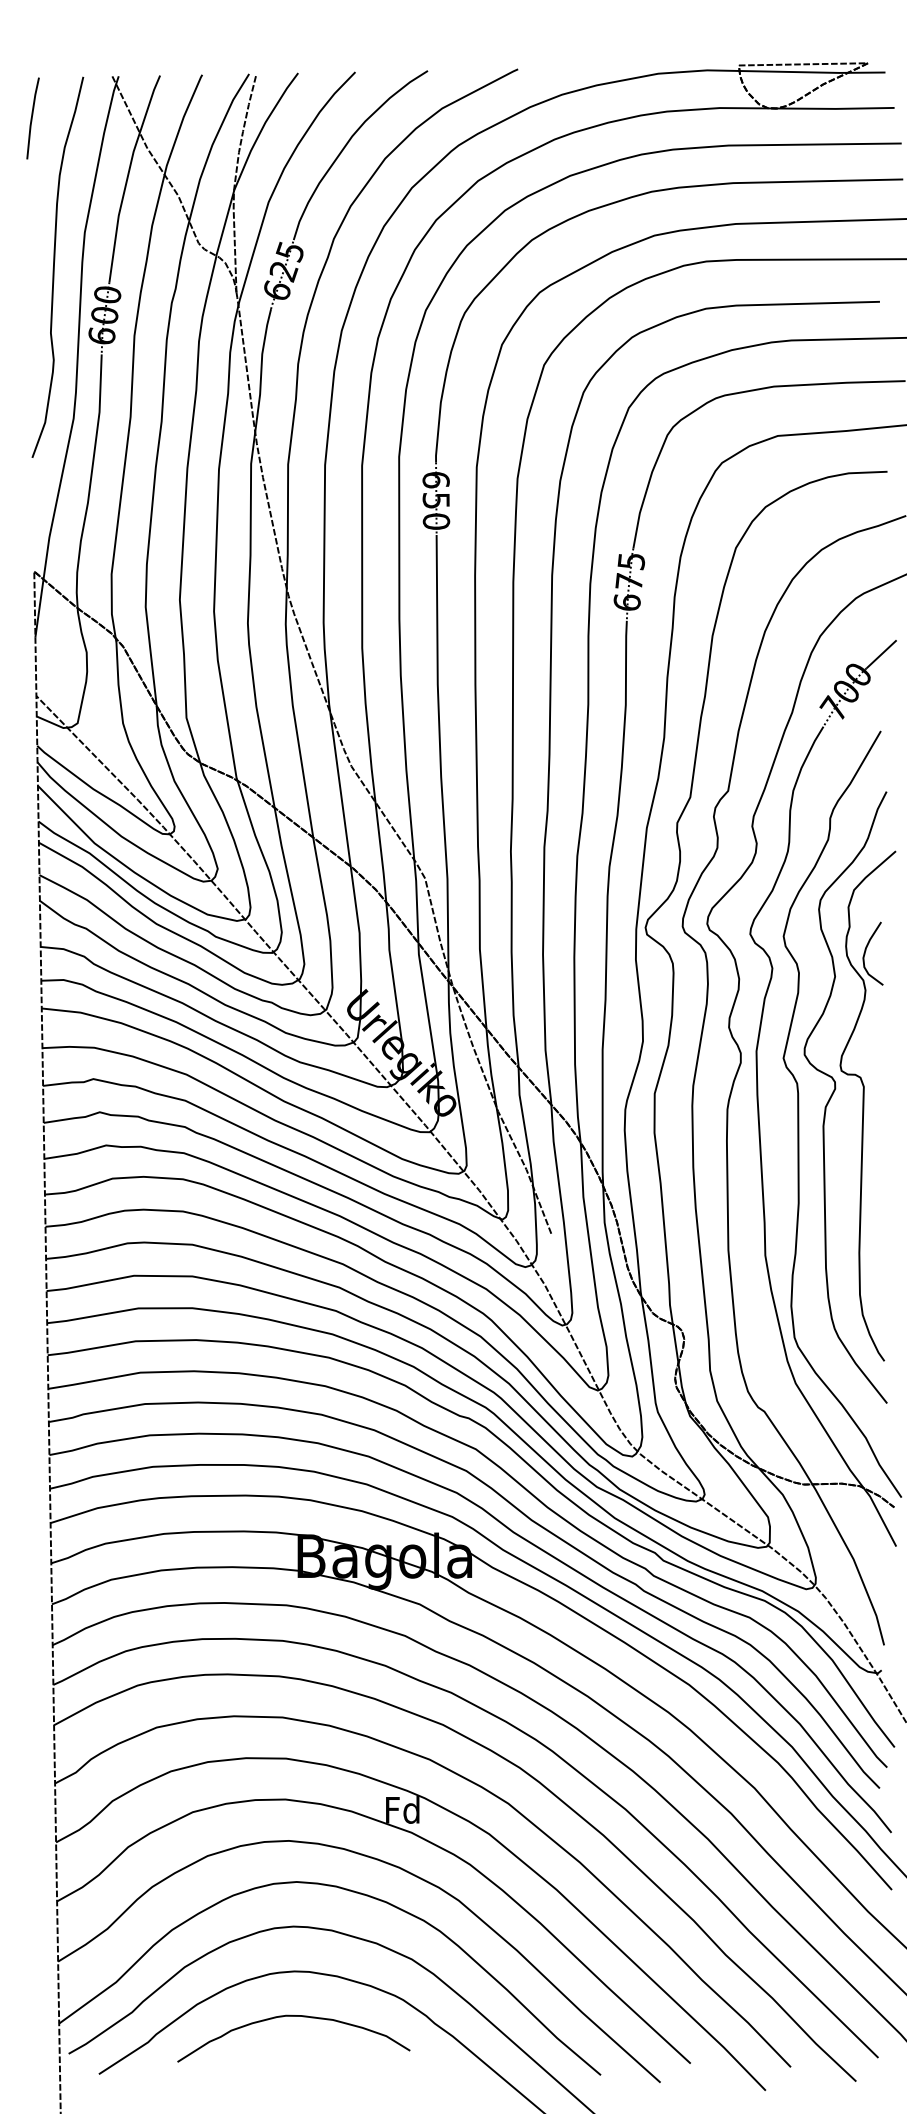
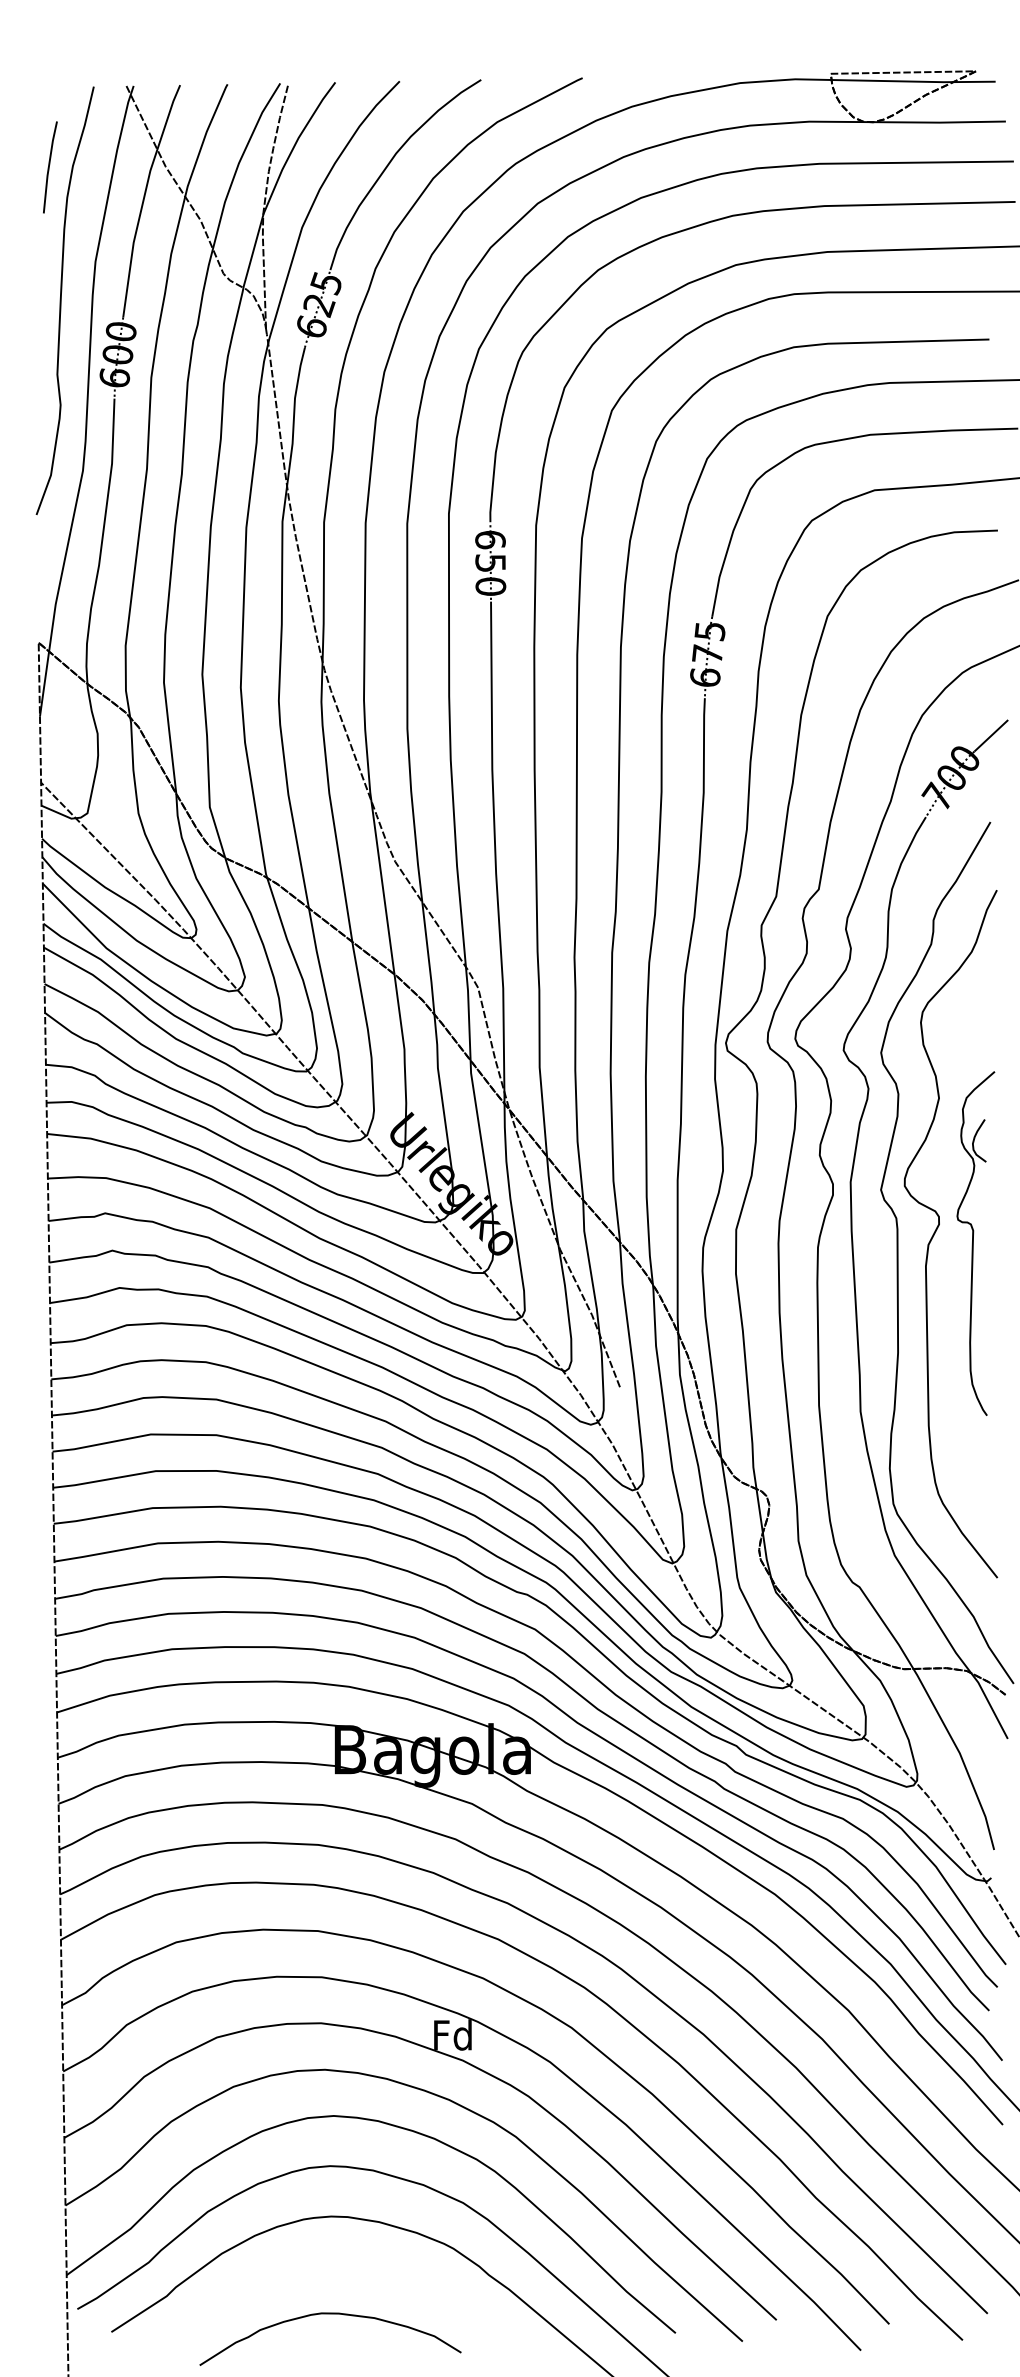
line: (32, 118) -> (49, 167), moved
part: (867, 1105) -> (975, 1243), size x0.6
curve: (293, 2016) -> (330, 2314), moved

